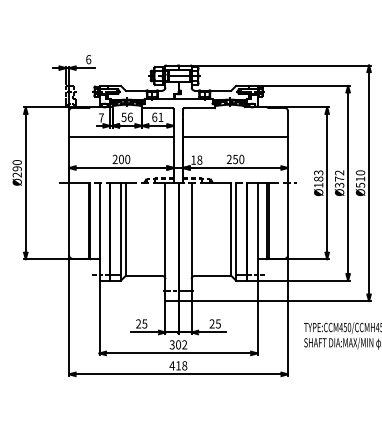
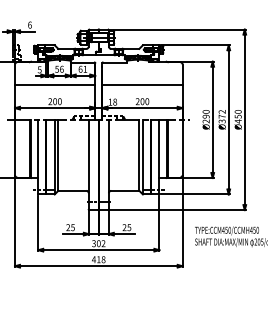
text: (100, 117) -> (39, 69), 7 -> 5
text: (235, 158) -> (142, 100), 250 -> 200
text: (318, 178) -> (206, 116), Ø183 -> Ø290
text: (360, 182) -> (238, 119), Ø510 -> Ø450

